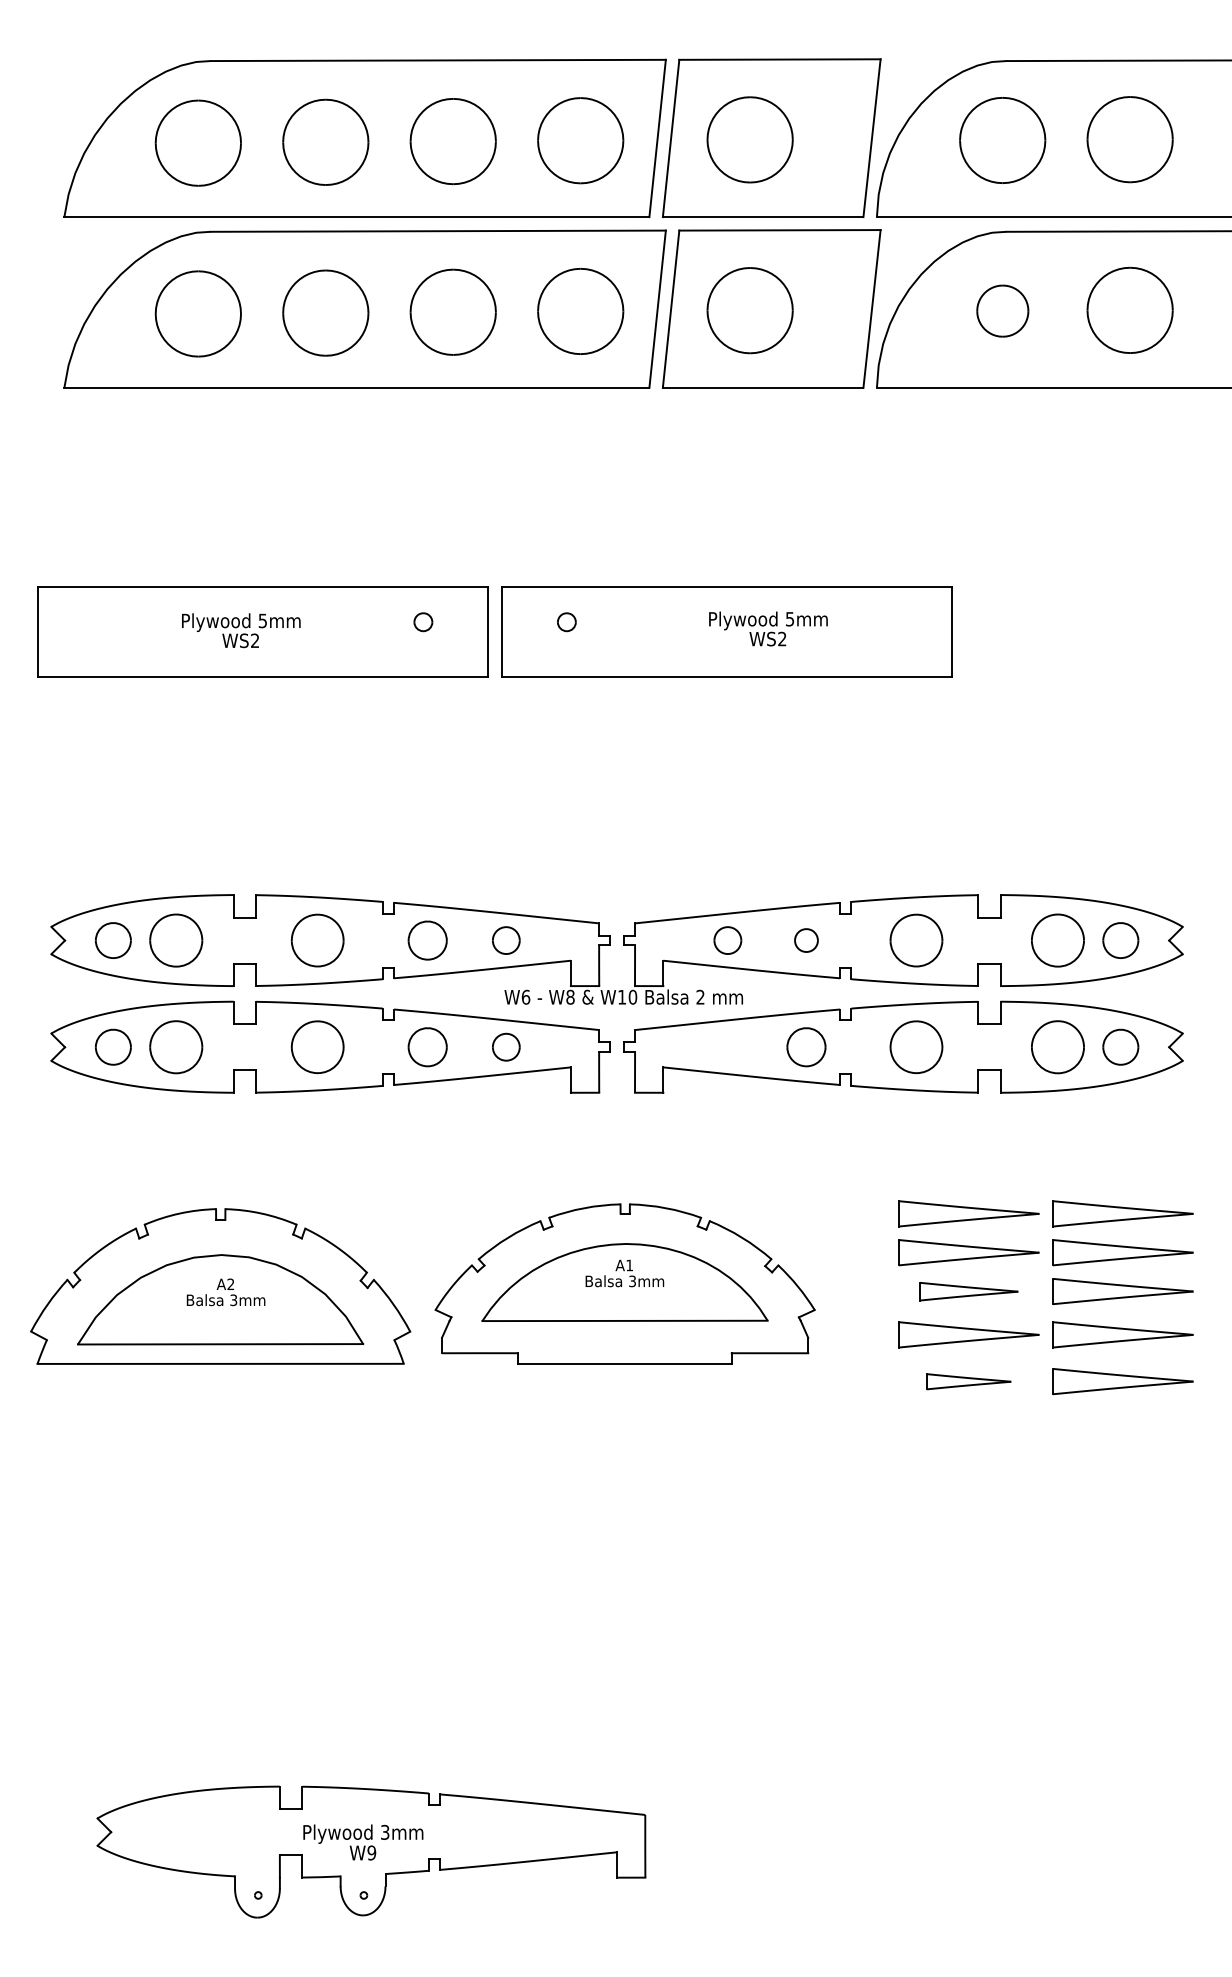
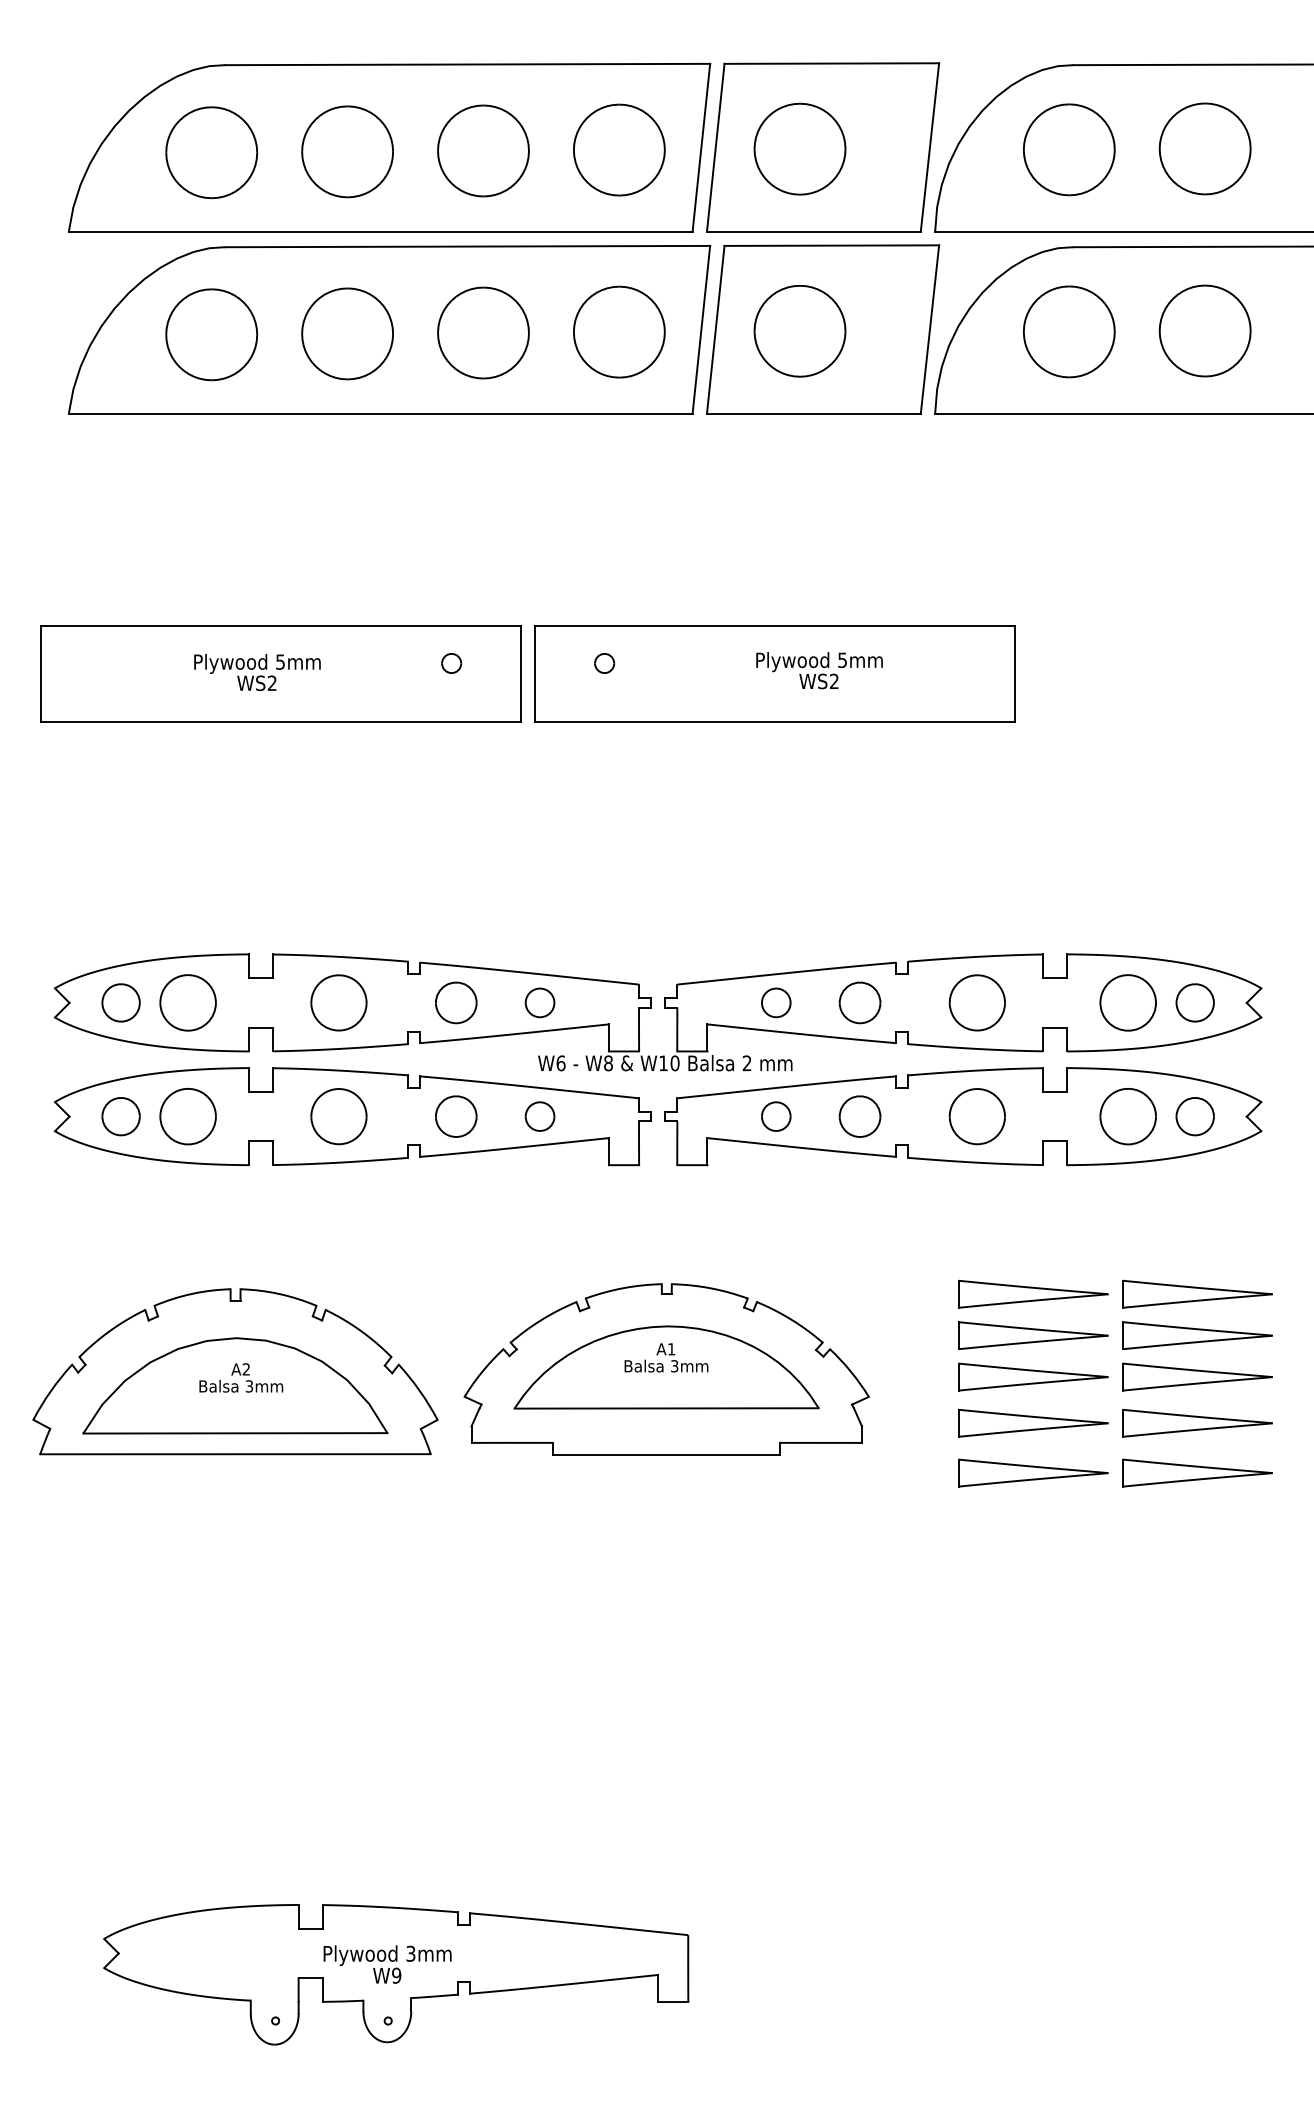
part: (1002, 310) -> (1069, 331), size x1.67
part: (806, 940) -> (860, 1002), size x1.67
part: (727, 1046) -> (775, 1115), added
part: (968, 1291) -> (1032, 1377), size x1.43
part: (968, 1381) -> (1032, 1473), size x1.67

